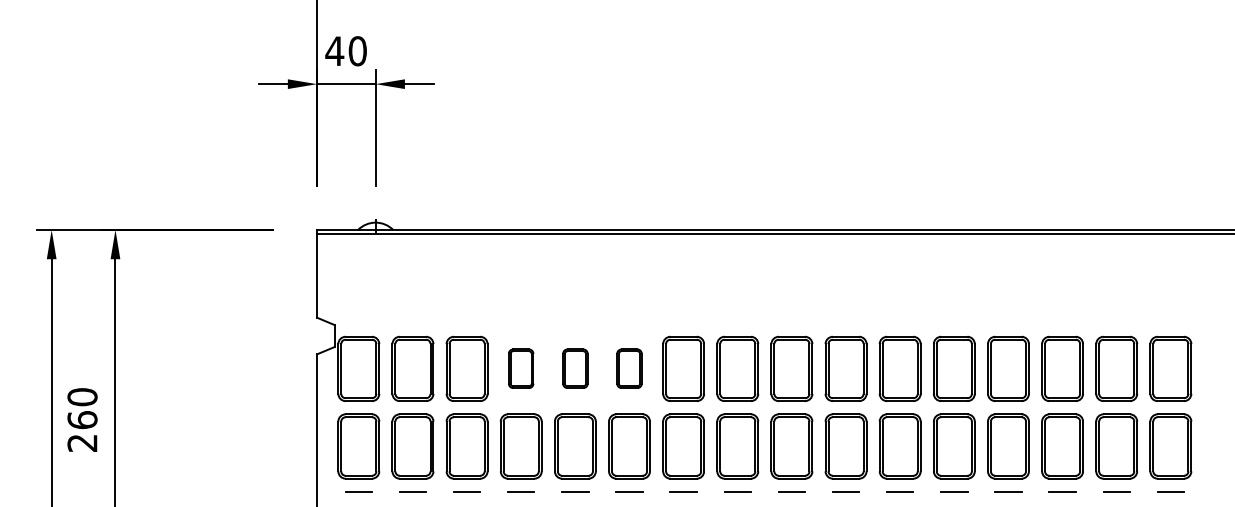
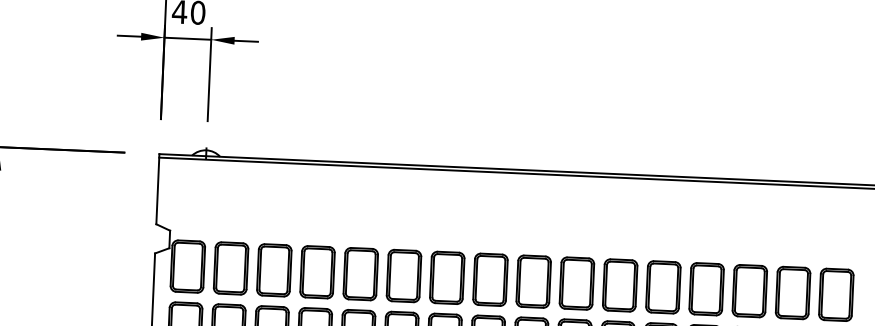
part: (520, 368) -> (316, 271), size x1.67
part: (575, 368) -> (360, 273), size x1.67
part: (629, 368) -> (404, 275), size x1.67

